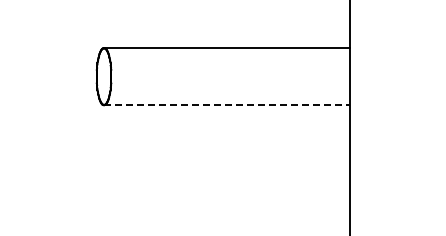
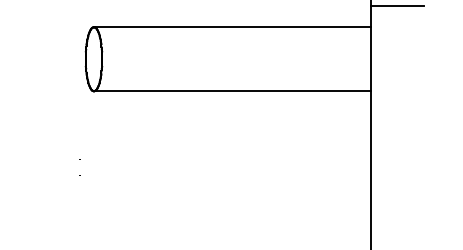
line: (373, 29) -> (396, 6), added
line: (227, 105) -> (232, 91), dashed -> solid

